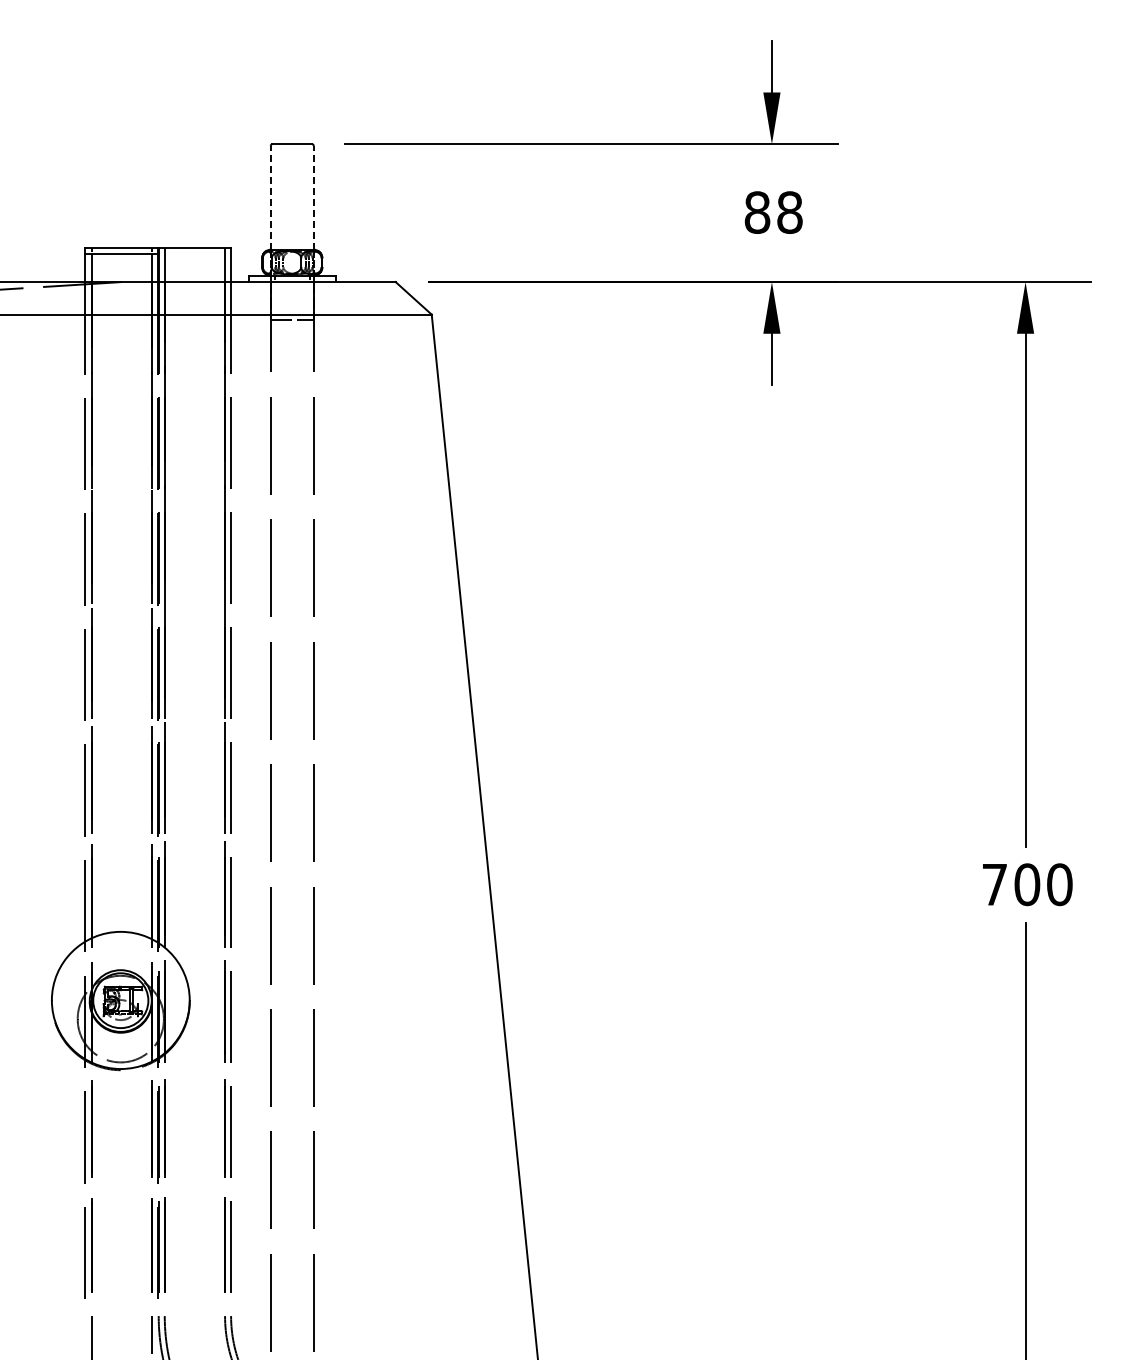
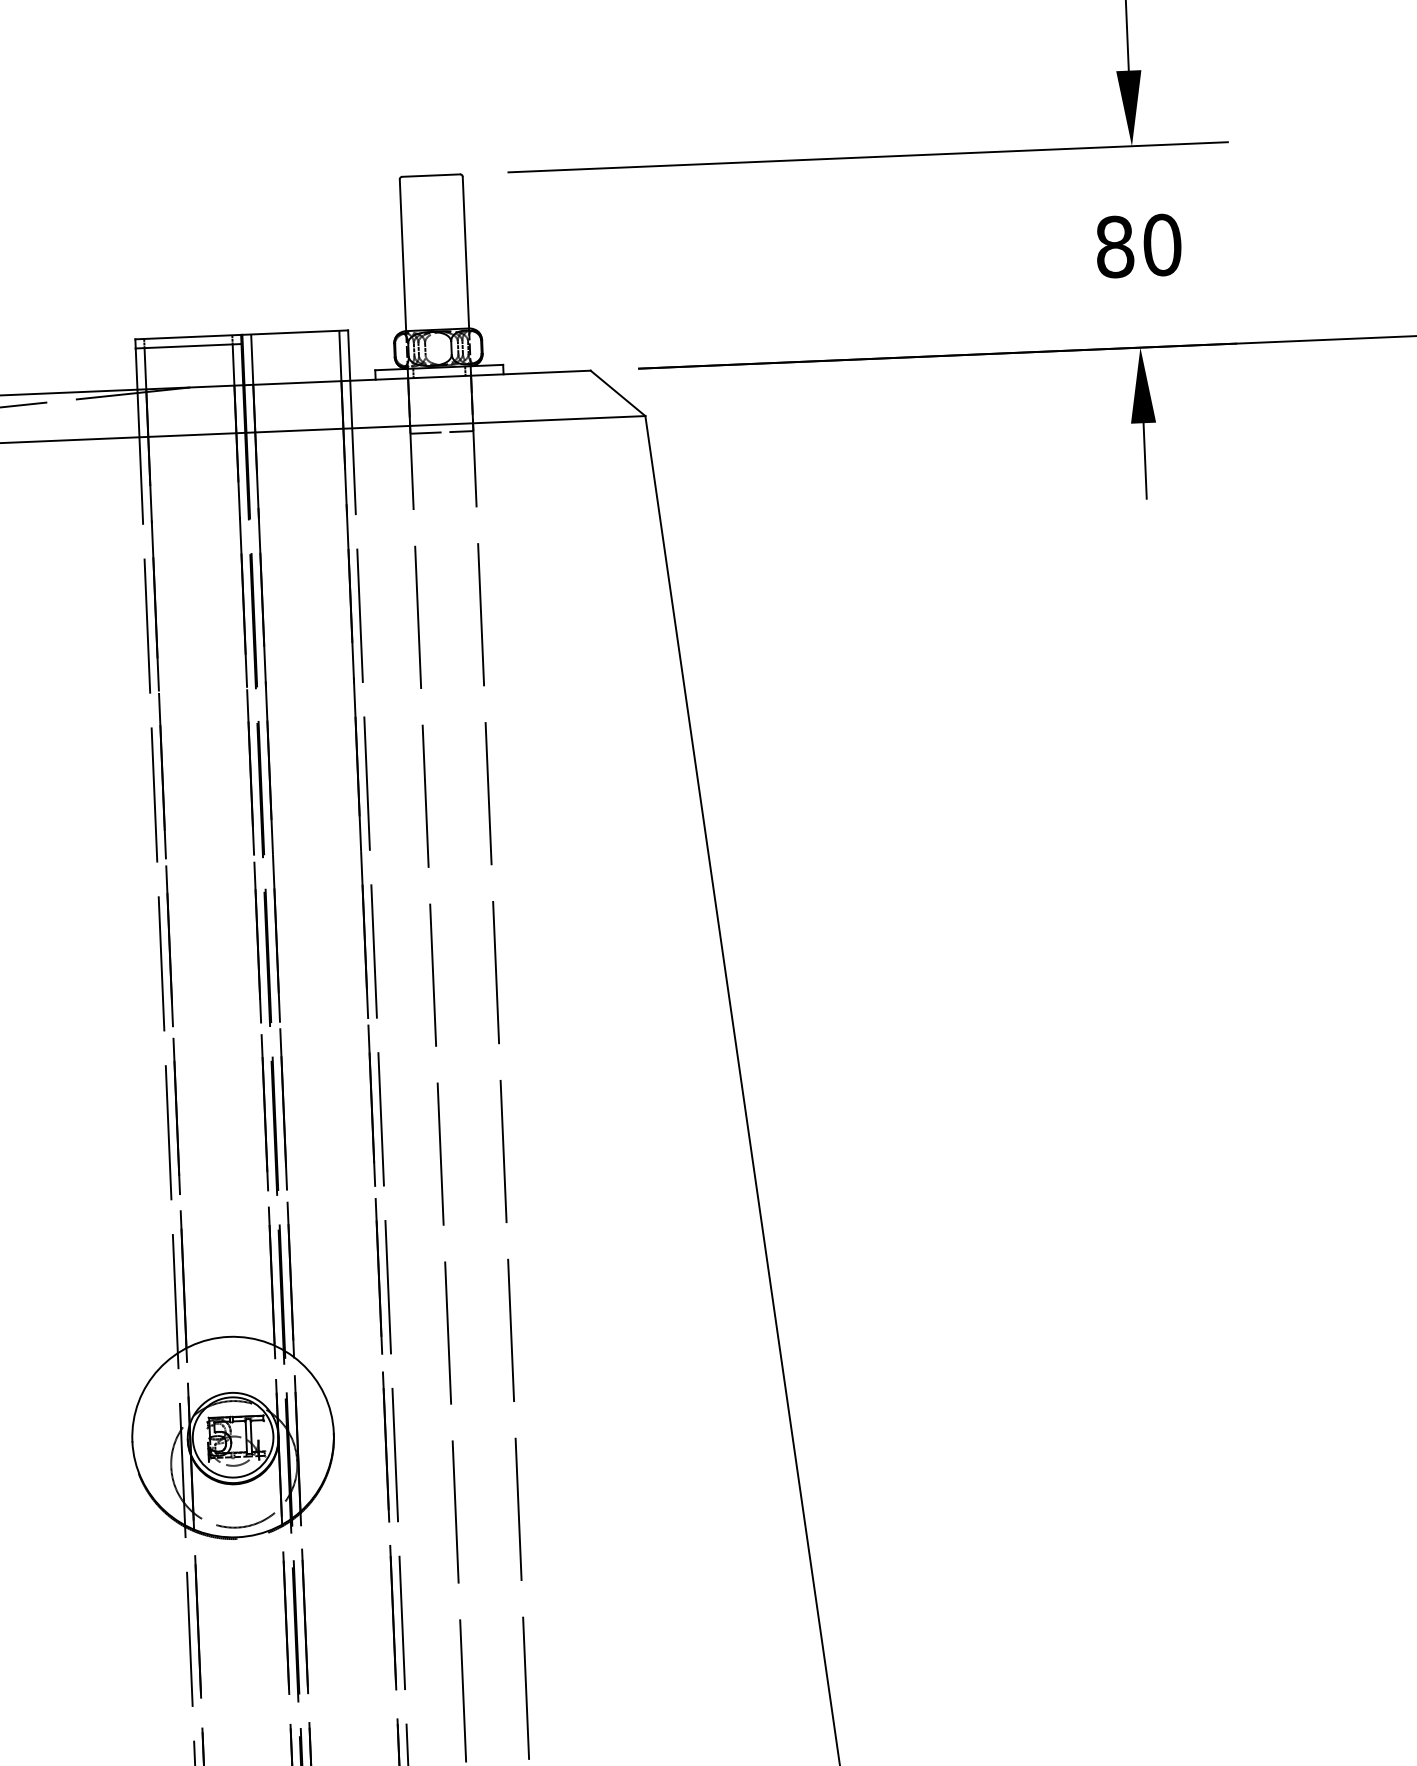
line: (270, 197) -> (402, 254), dashed -> solid
line: (313, 197) -> (465, 252), dashed -> solid
text: (789, 212) -> (1161, 244), 88 -> 80

